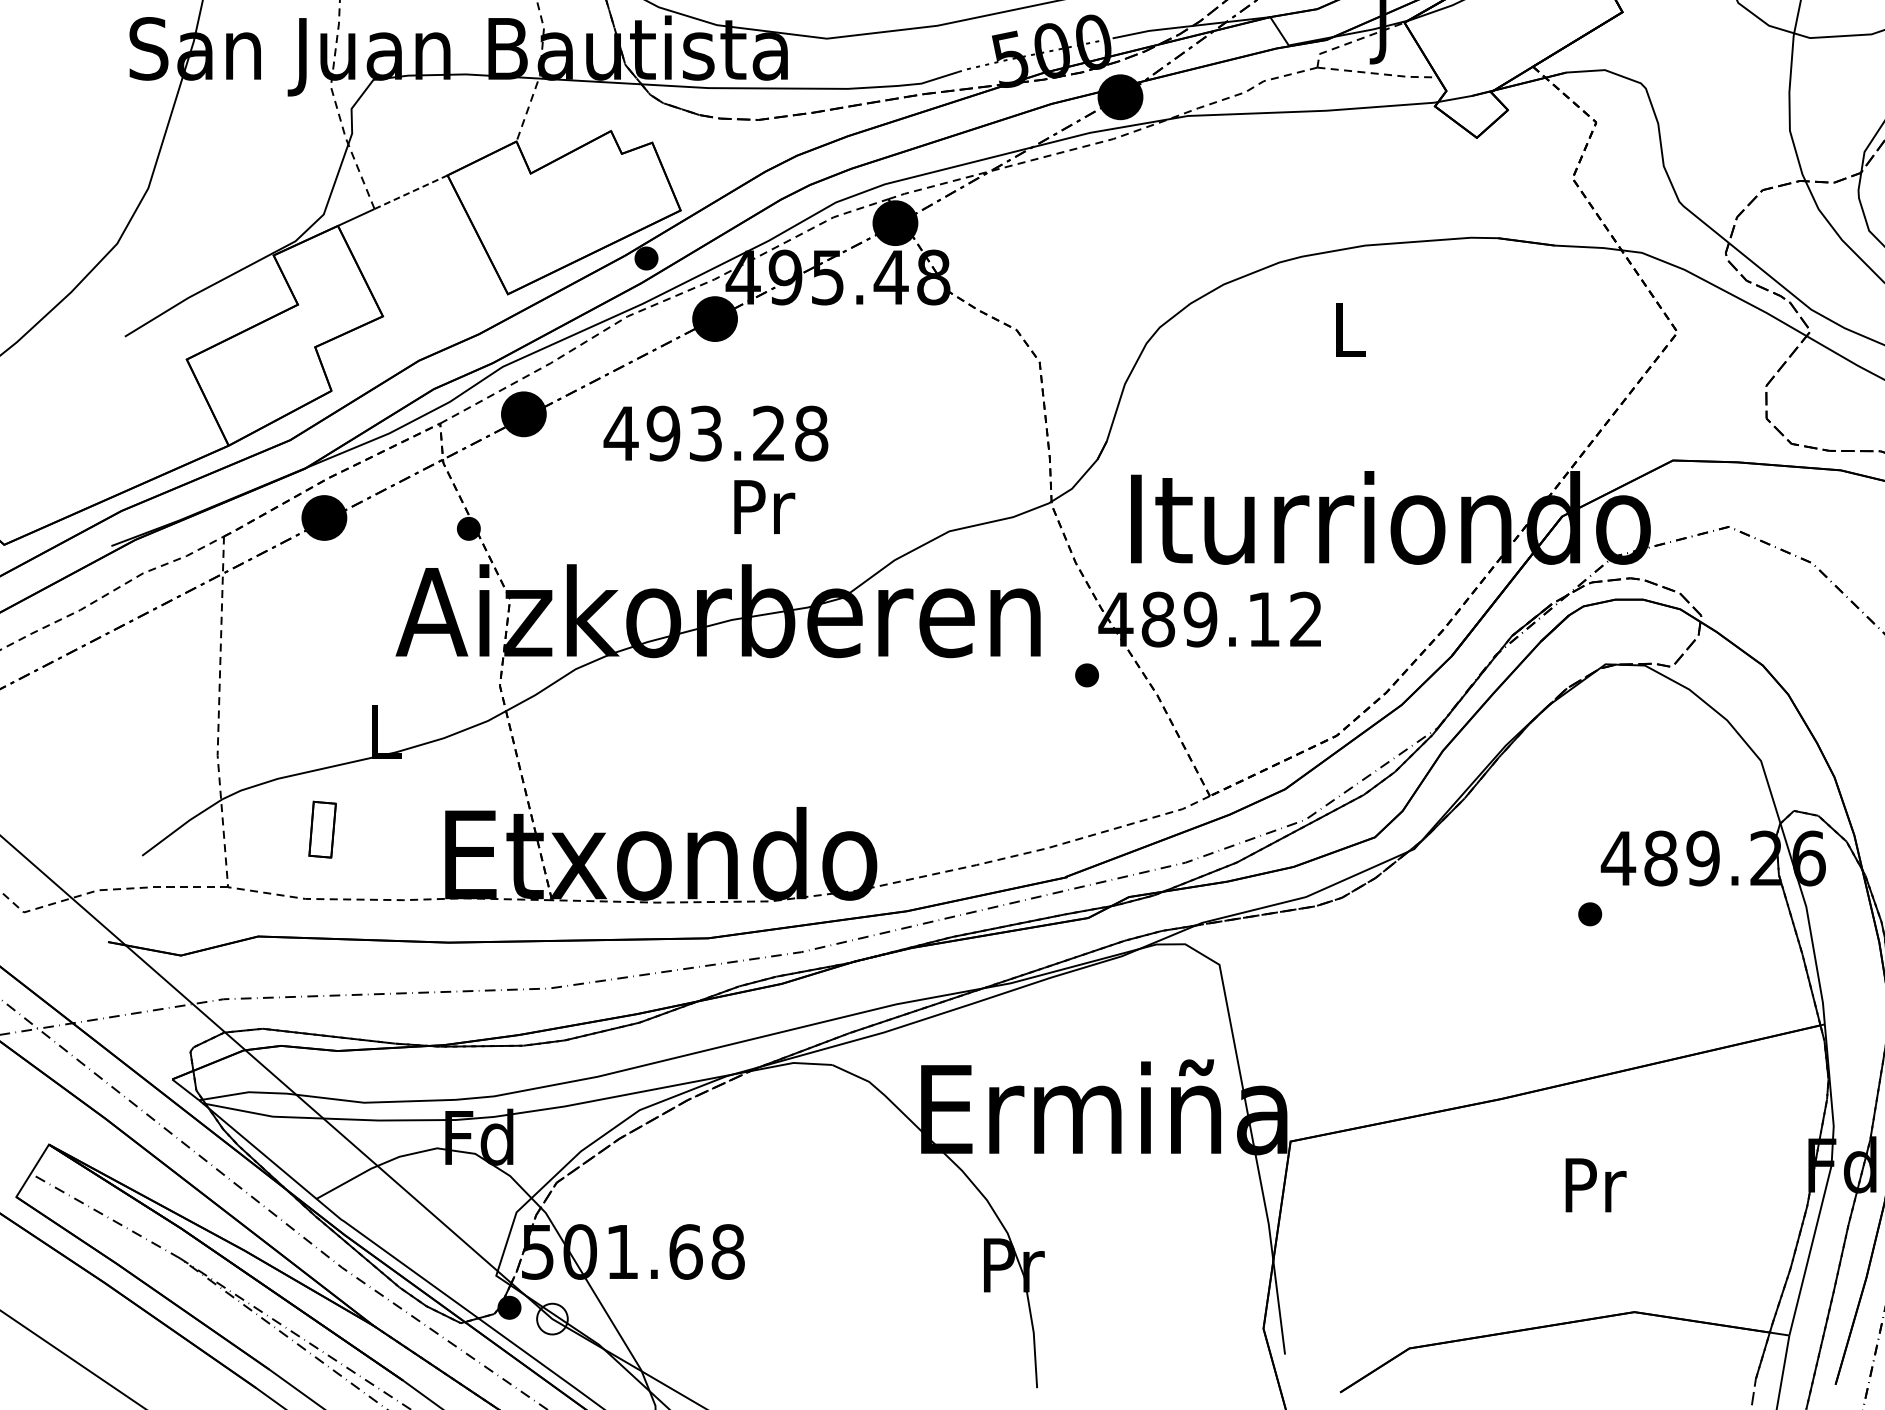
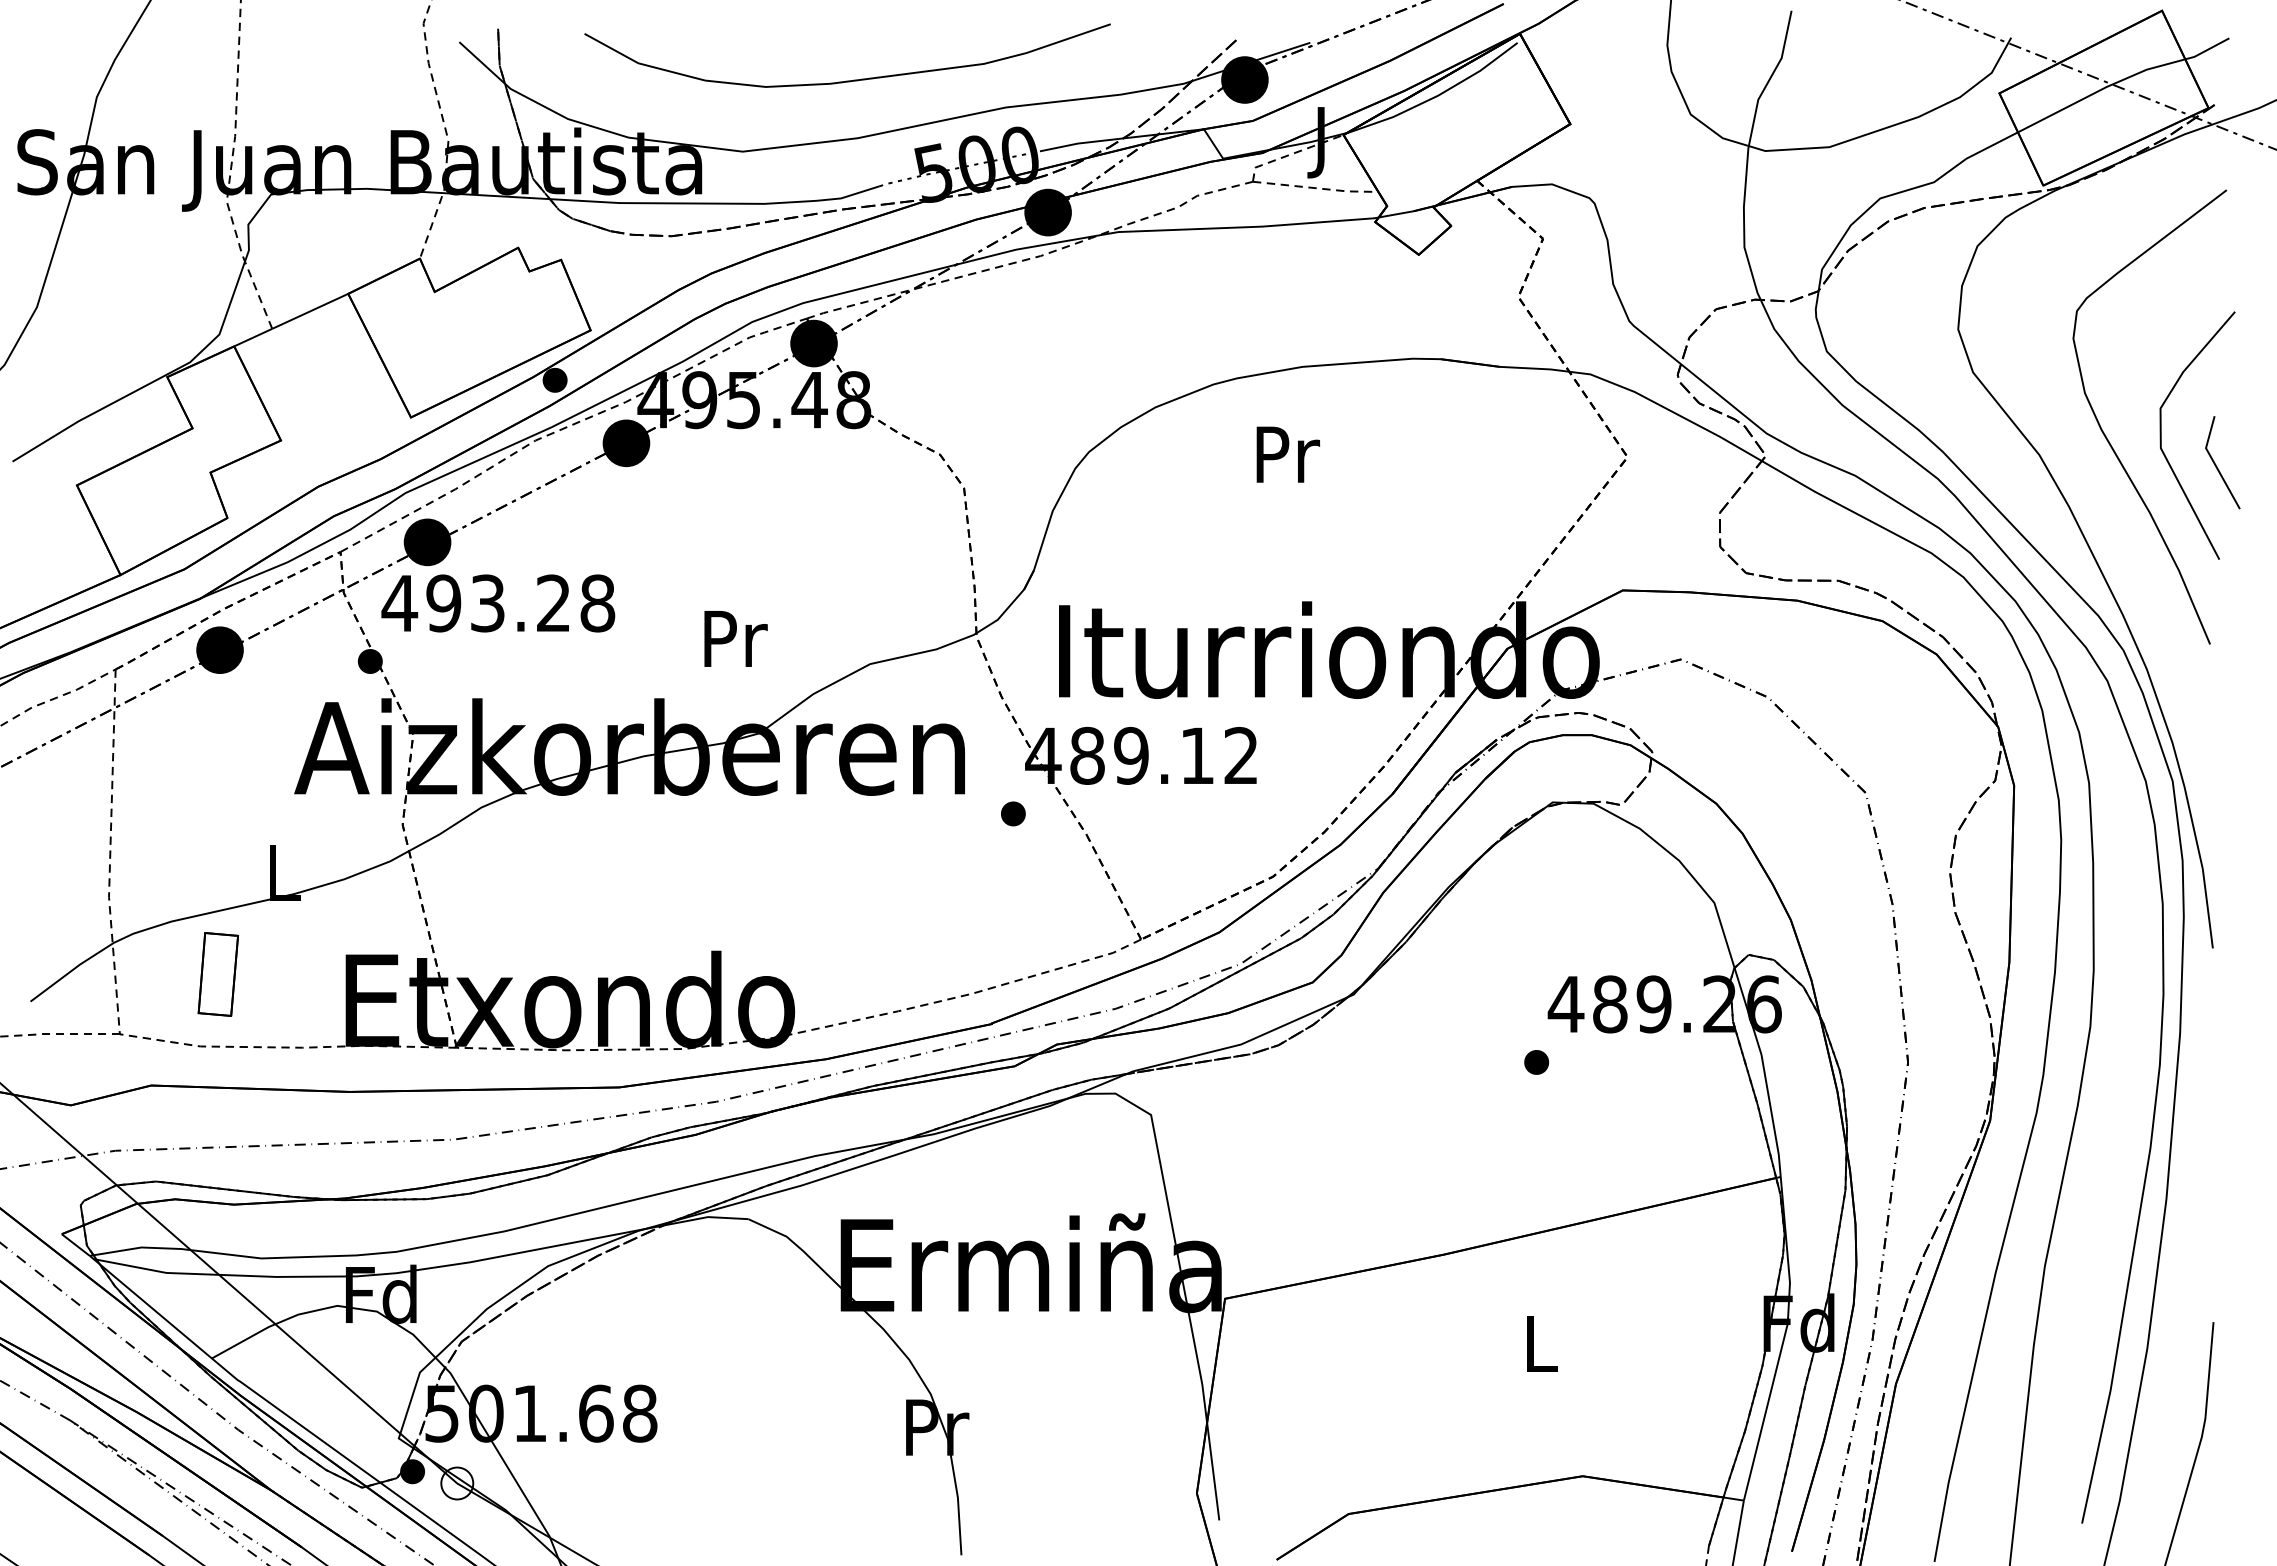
line: (411, 192) -> (310, 311), dashed -> solid
text: (1351, 329) -> (1288, 454), L -> Pr
text: (716, 433) -> (498, 603), moved
text: (764, 506) -> (735, 638), moved
part: (321, 829) -> (217, 974), size x1.43
text: (1595, 1185) -> (1542, 1344), Pr -> L

